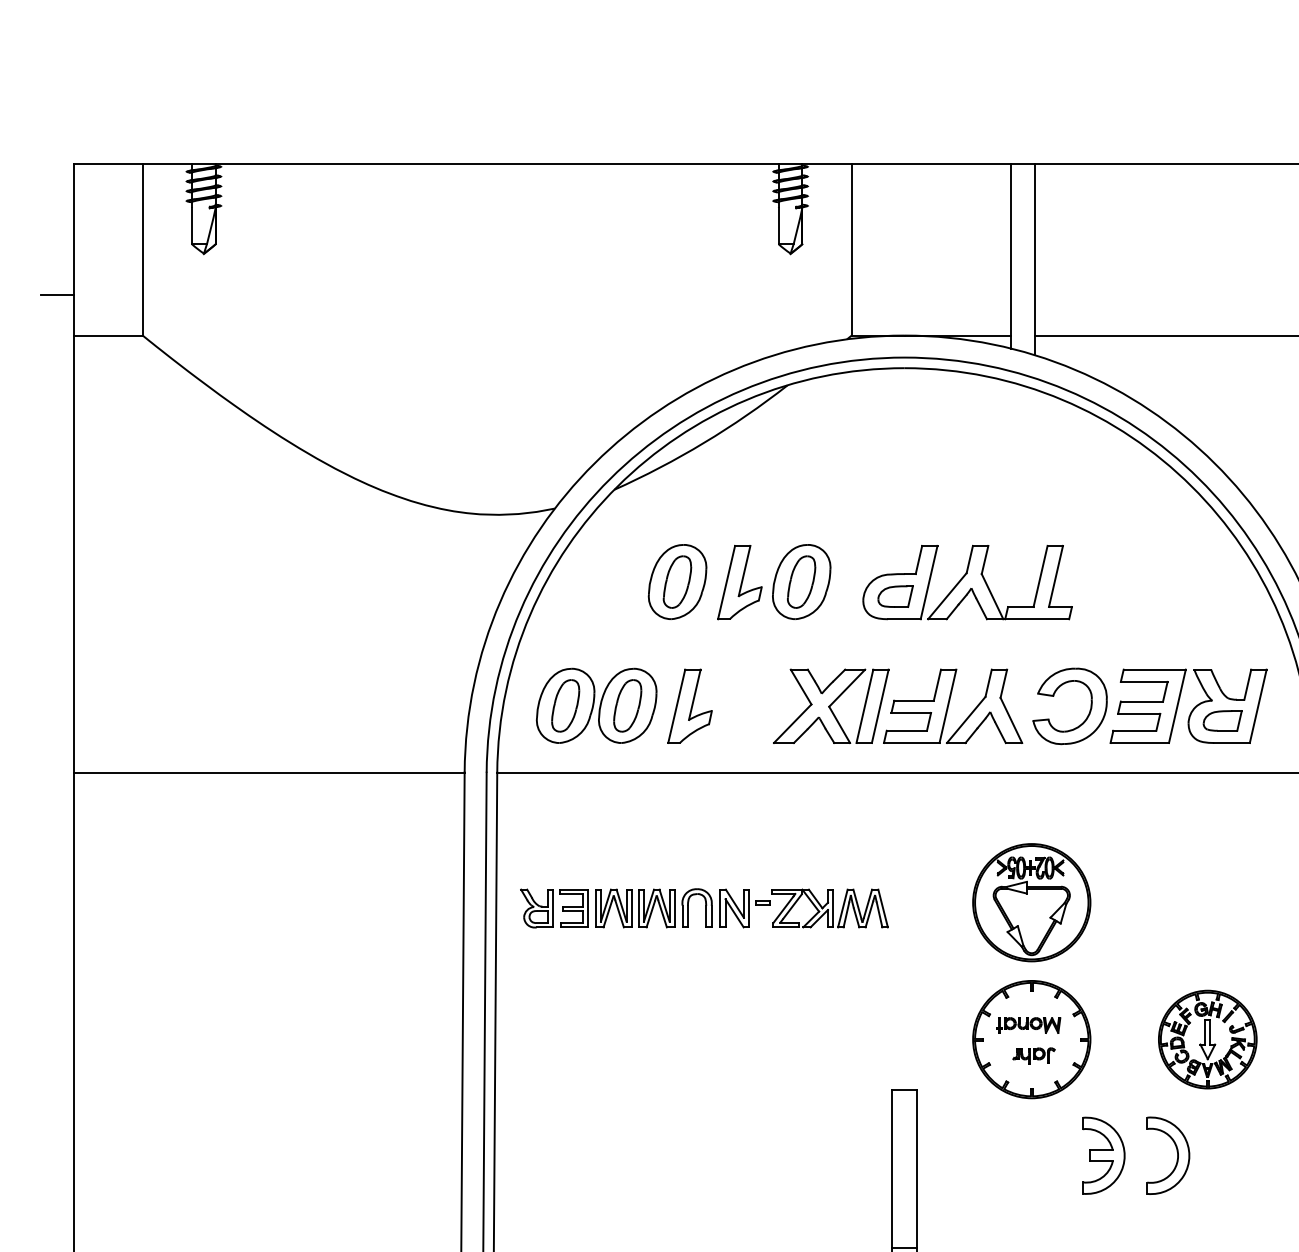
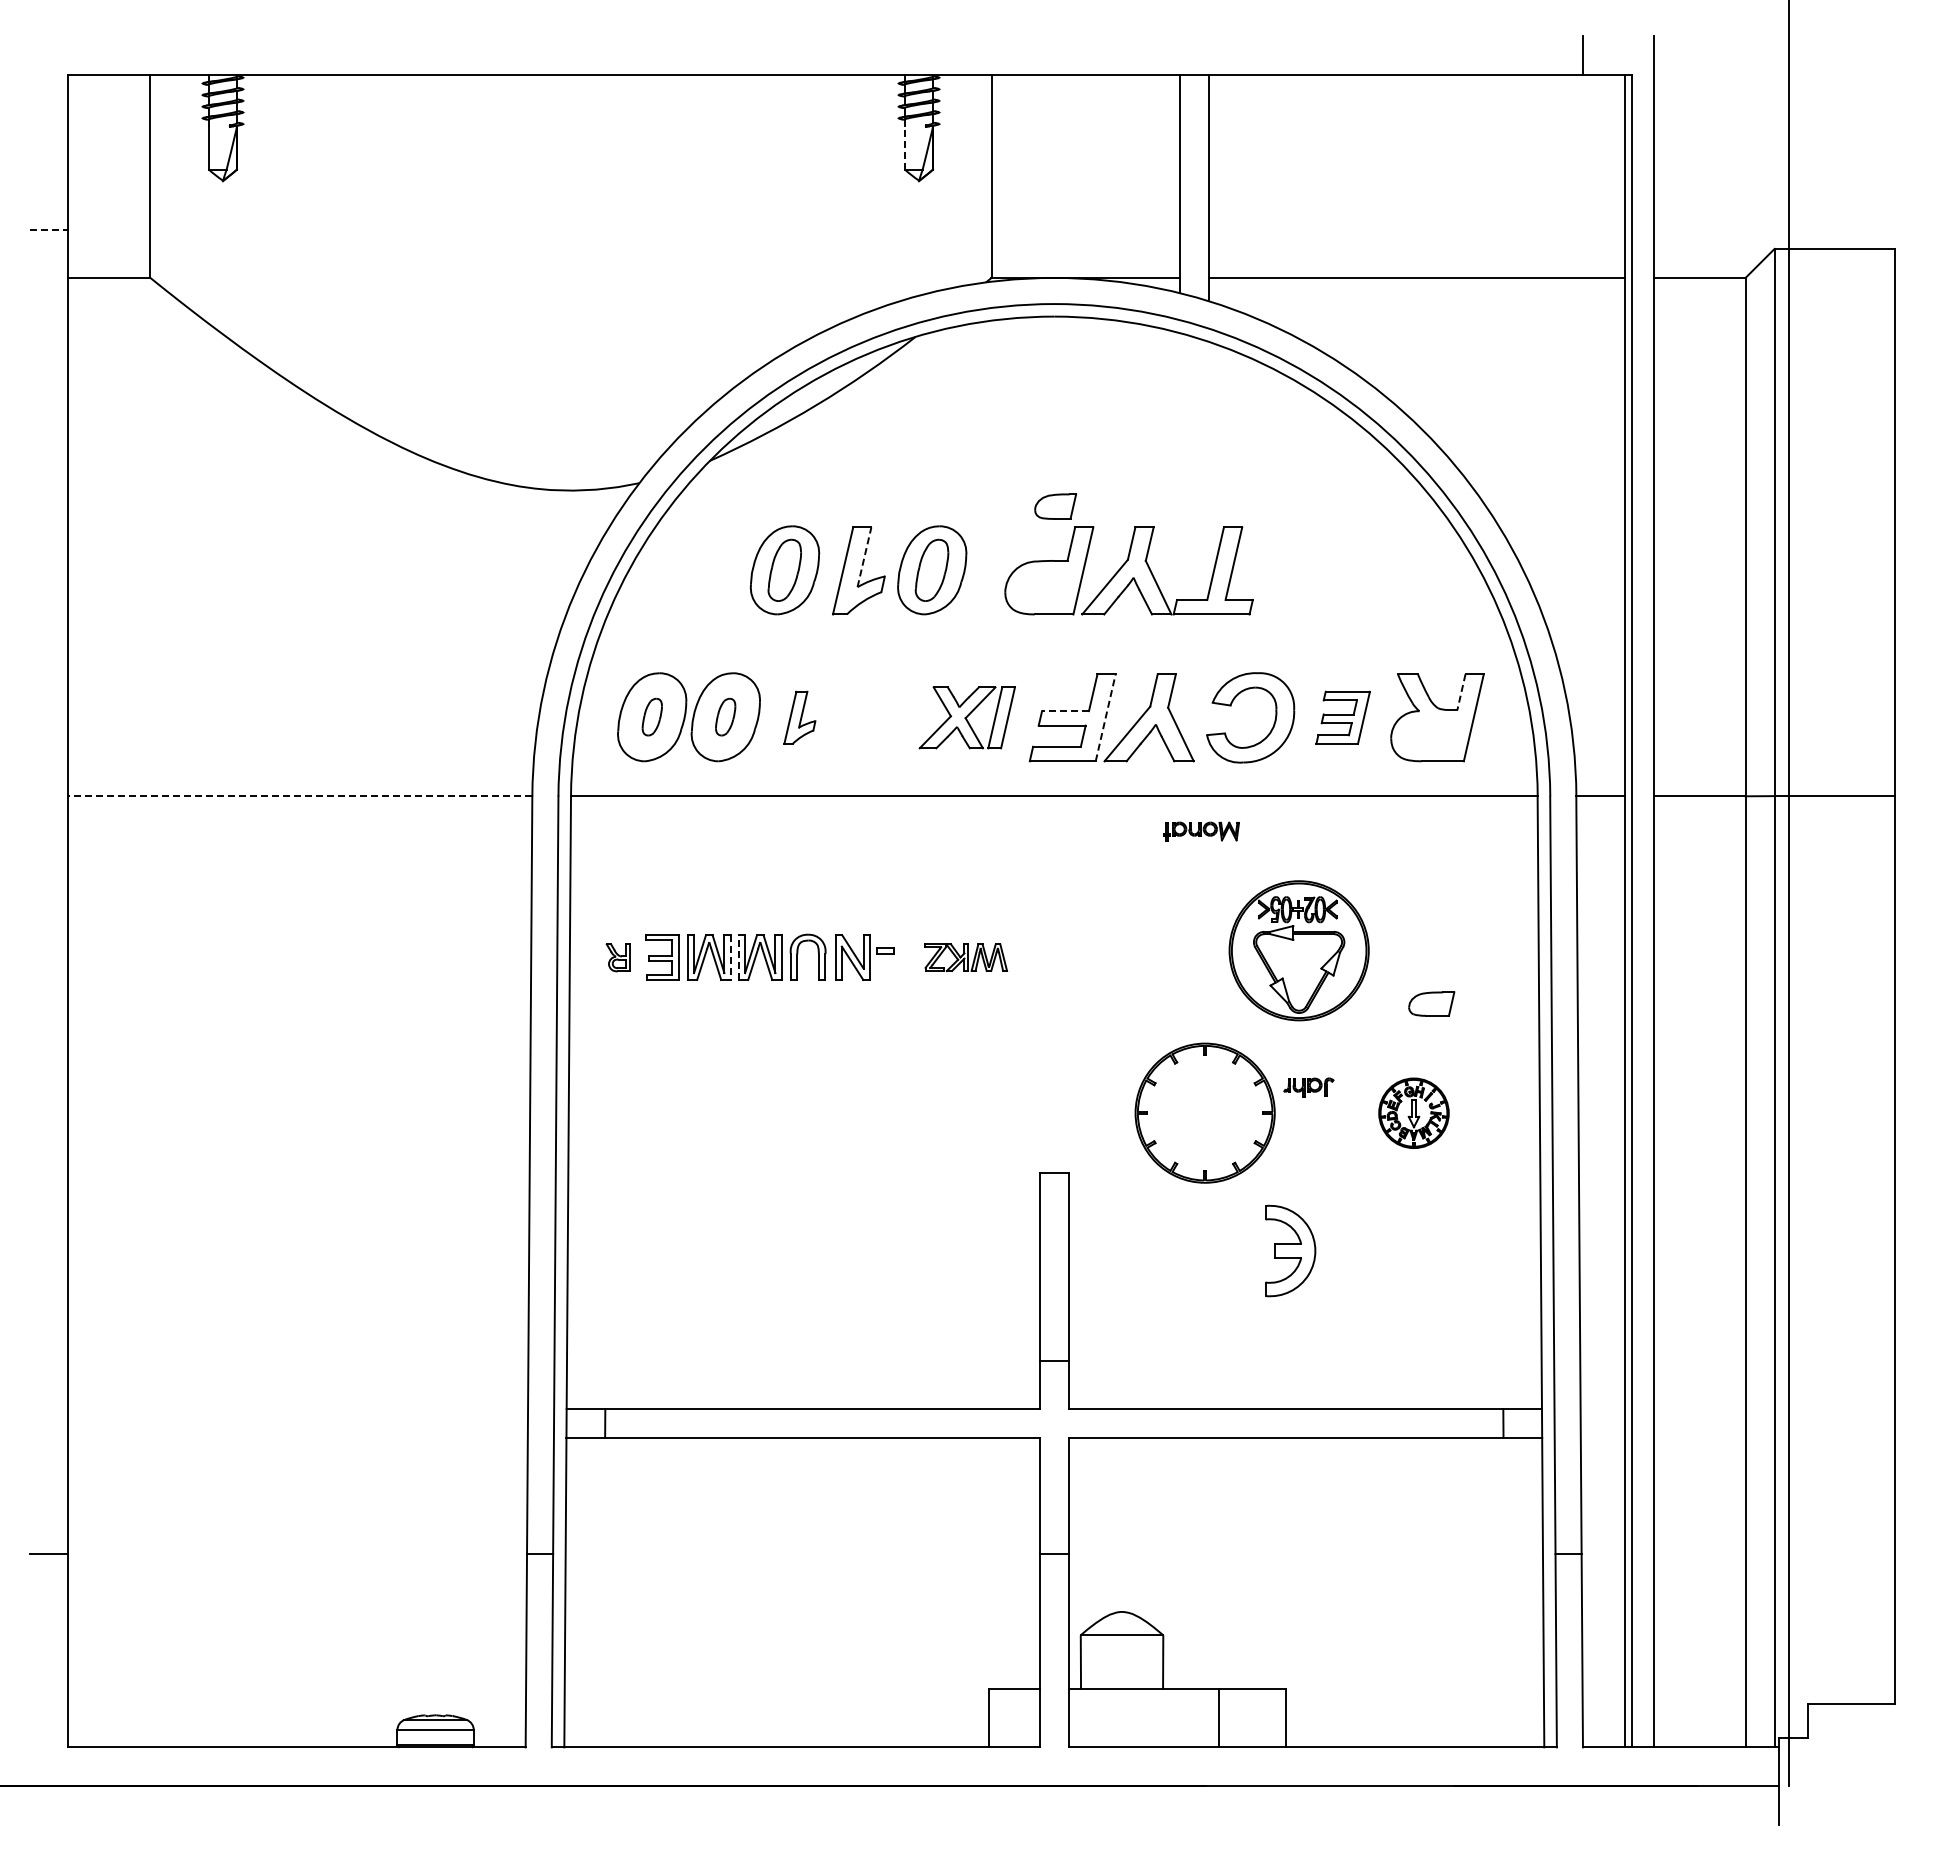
line: (779, 225) -> (905, 147), solid -> dashed
line: (57, 294) -> (49, 229), solid -> dashed
line: (744, 571) -> (864, 557), solid -> dashed
part: (895, 596) -> (1055, 506), moved
line: (1247, 685) -> (1461, 692), solid -> dashed
line: (914, 701) -> (1065, 711), solid -> dashed
part: (565, 705) -> (652, 716), size x0.6
part: (627, 705) -> (725, 716), size x0.6
part: (689, 706) -> (799, 717), size x0.6
part: (831, 706) -> (967, 717), size x0.7
line: (947, 706) -> (1105, 717), solid -> dashed
part: (1147, 706) -> (1342, 717), size x0.6
part: (1222, 720) -> (1431, 1003), moved
line: (268, 772) -> (299, 796), solid -> dashed
part: (1031, 902) -> (1298, 950), moved
part: (536, 908) -> (617, 957), size x0.6
line: (638, 908) -> (738, 957), solid -> dashed
part: (829, 908) -> (965, 957), size x0.6
line: (631, 909) -> (730, 958), solid -> dashed
part: (1028, 1025) -> (1201, 831), moved
part: (1207, 1039) -> (1413, 1113), size x0.6
part: (1033, 1055) -> (1308, 1087), moved
part: (1177, 1155) -> (1377, 1250), removed

